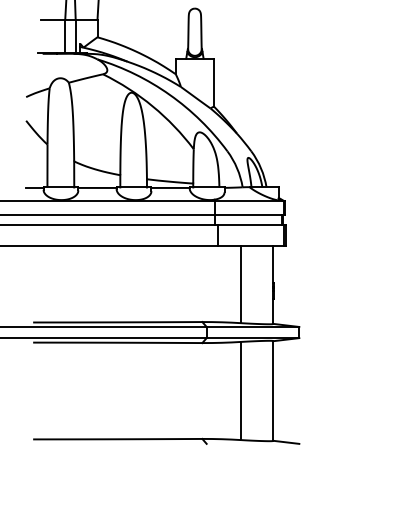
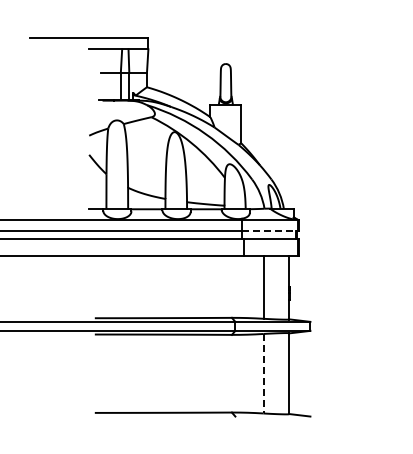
line: (248, 215) -> (269, 231), solid -> dashed
line: (241, 390) -> (263, 373), solid -> dashed

